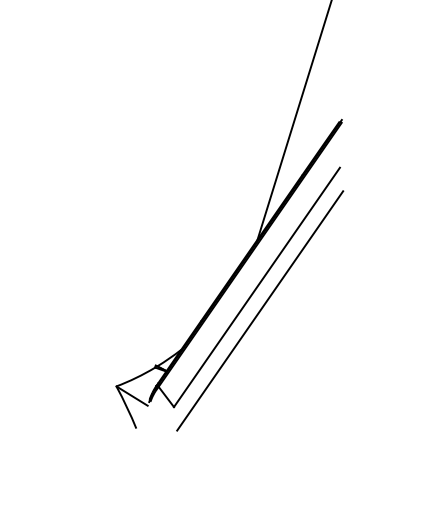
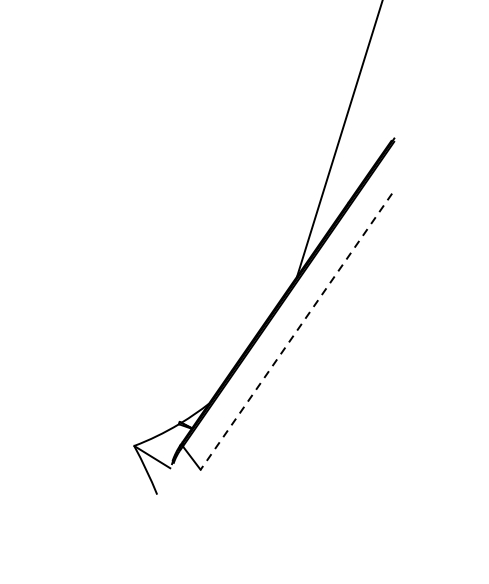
line: (256, 287) -> (295, 331), solid -> dashed
line: (260, 310) -> (300, 358), removed

